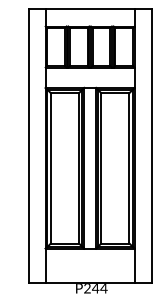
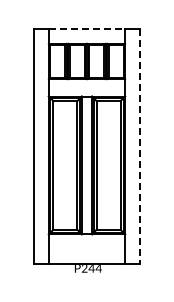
line: (90, 9) -> (87, 29), solid -> dashed
line: (151, 146) -> (139, 146), solid -> dashed

